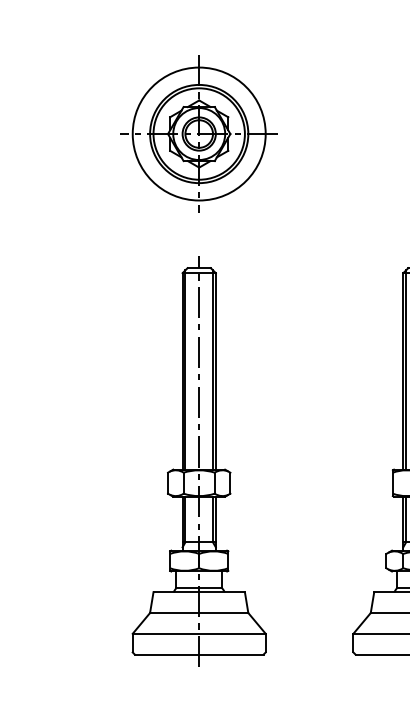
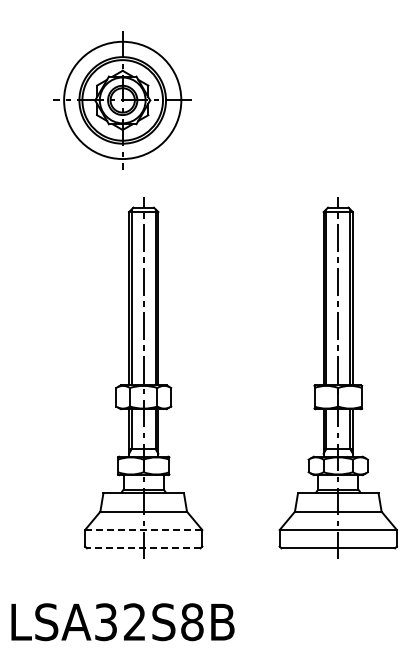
part: (198, 134) -> (122, 100), moved
line: (198, 634) -> (143, 530), solid -> dashed
line: (198, 654) -> (143, 548), solid -> dashed

